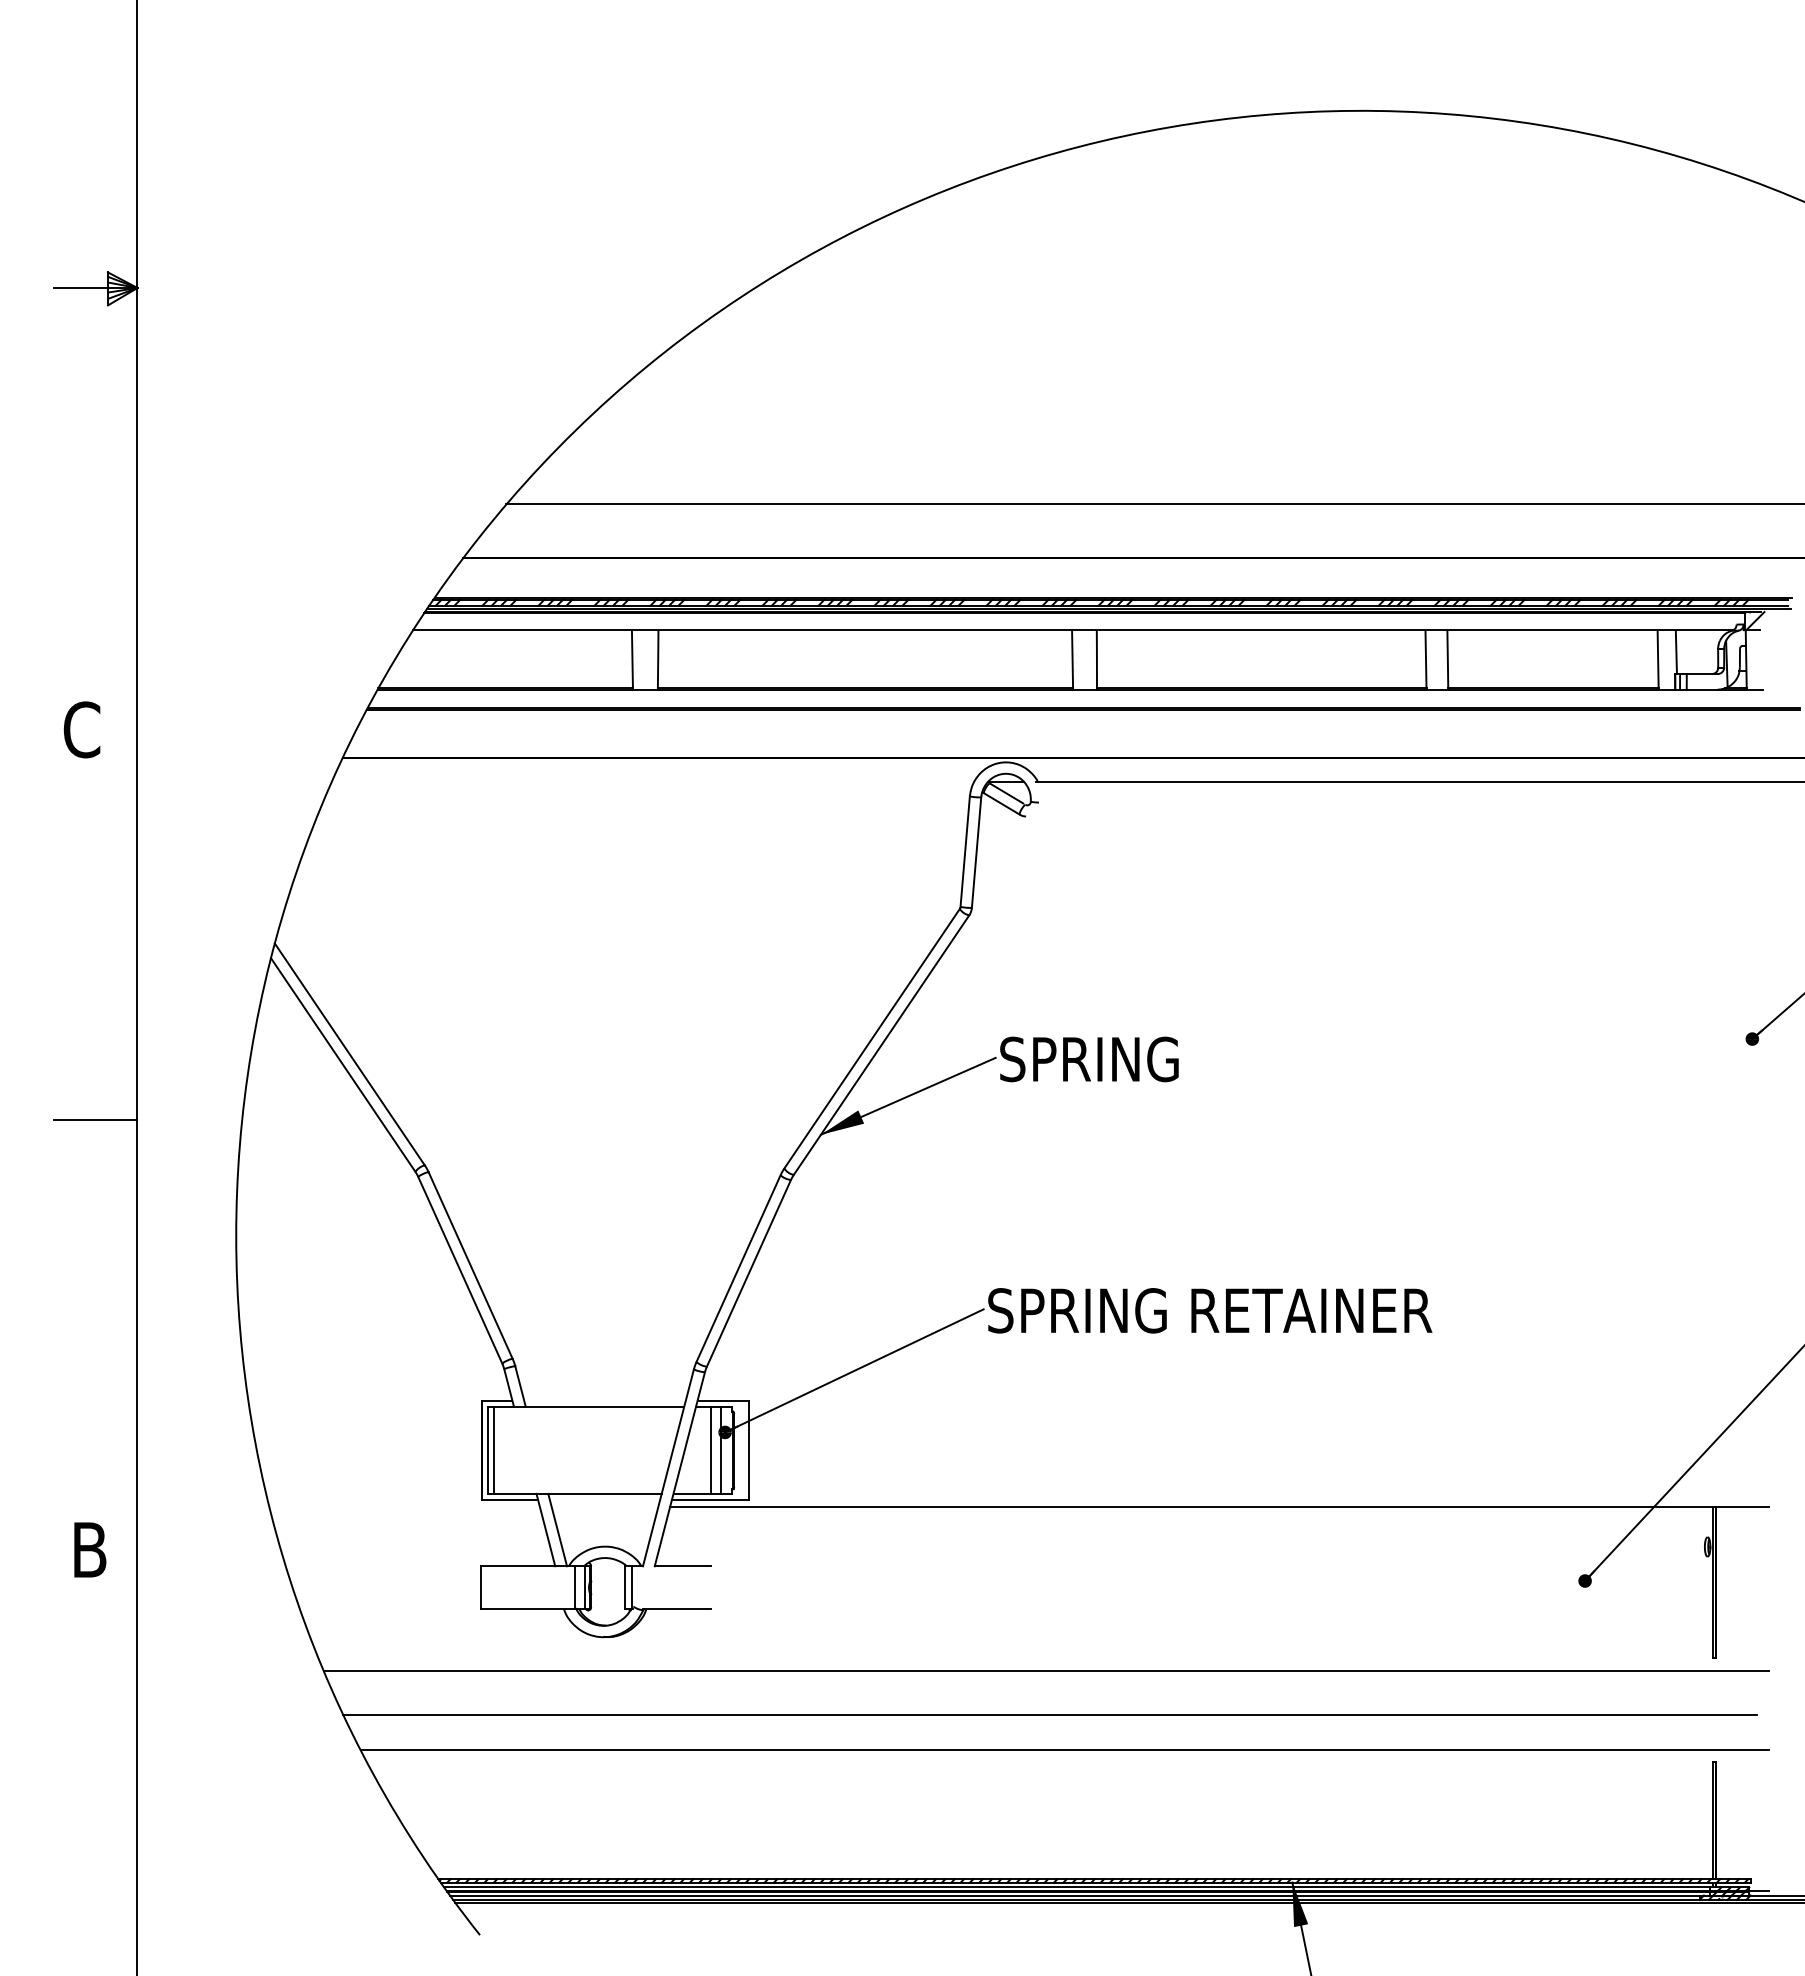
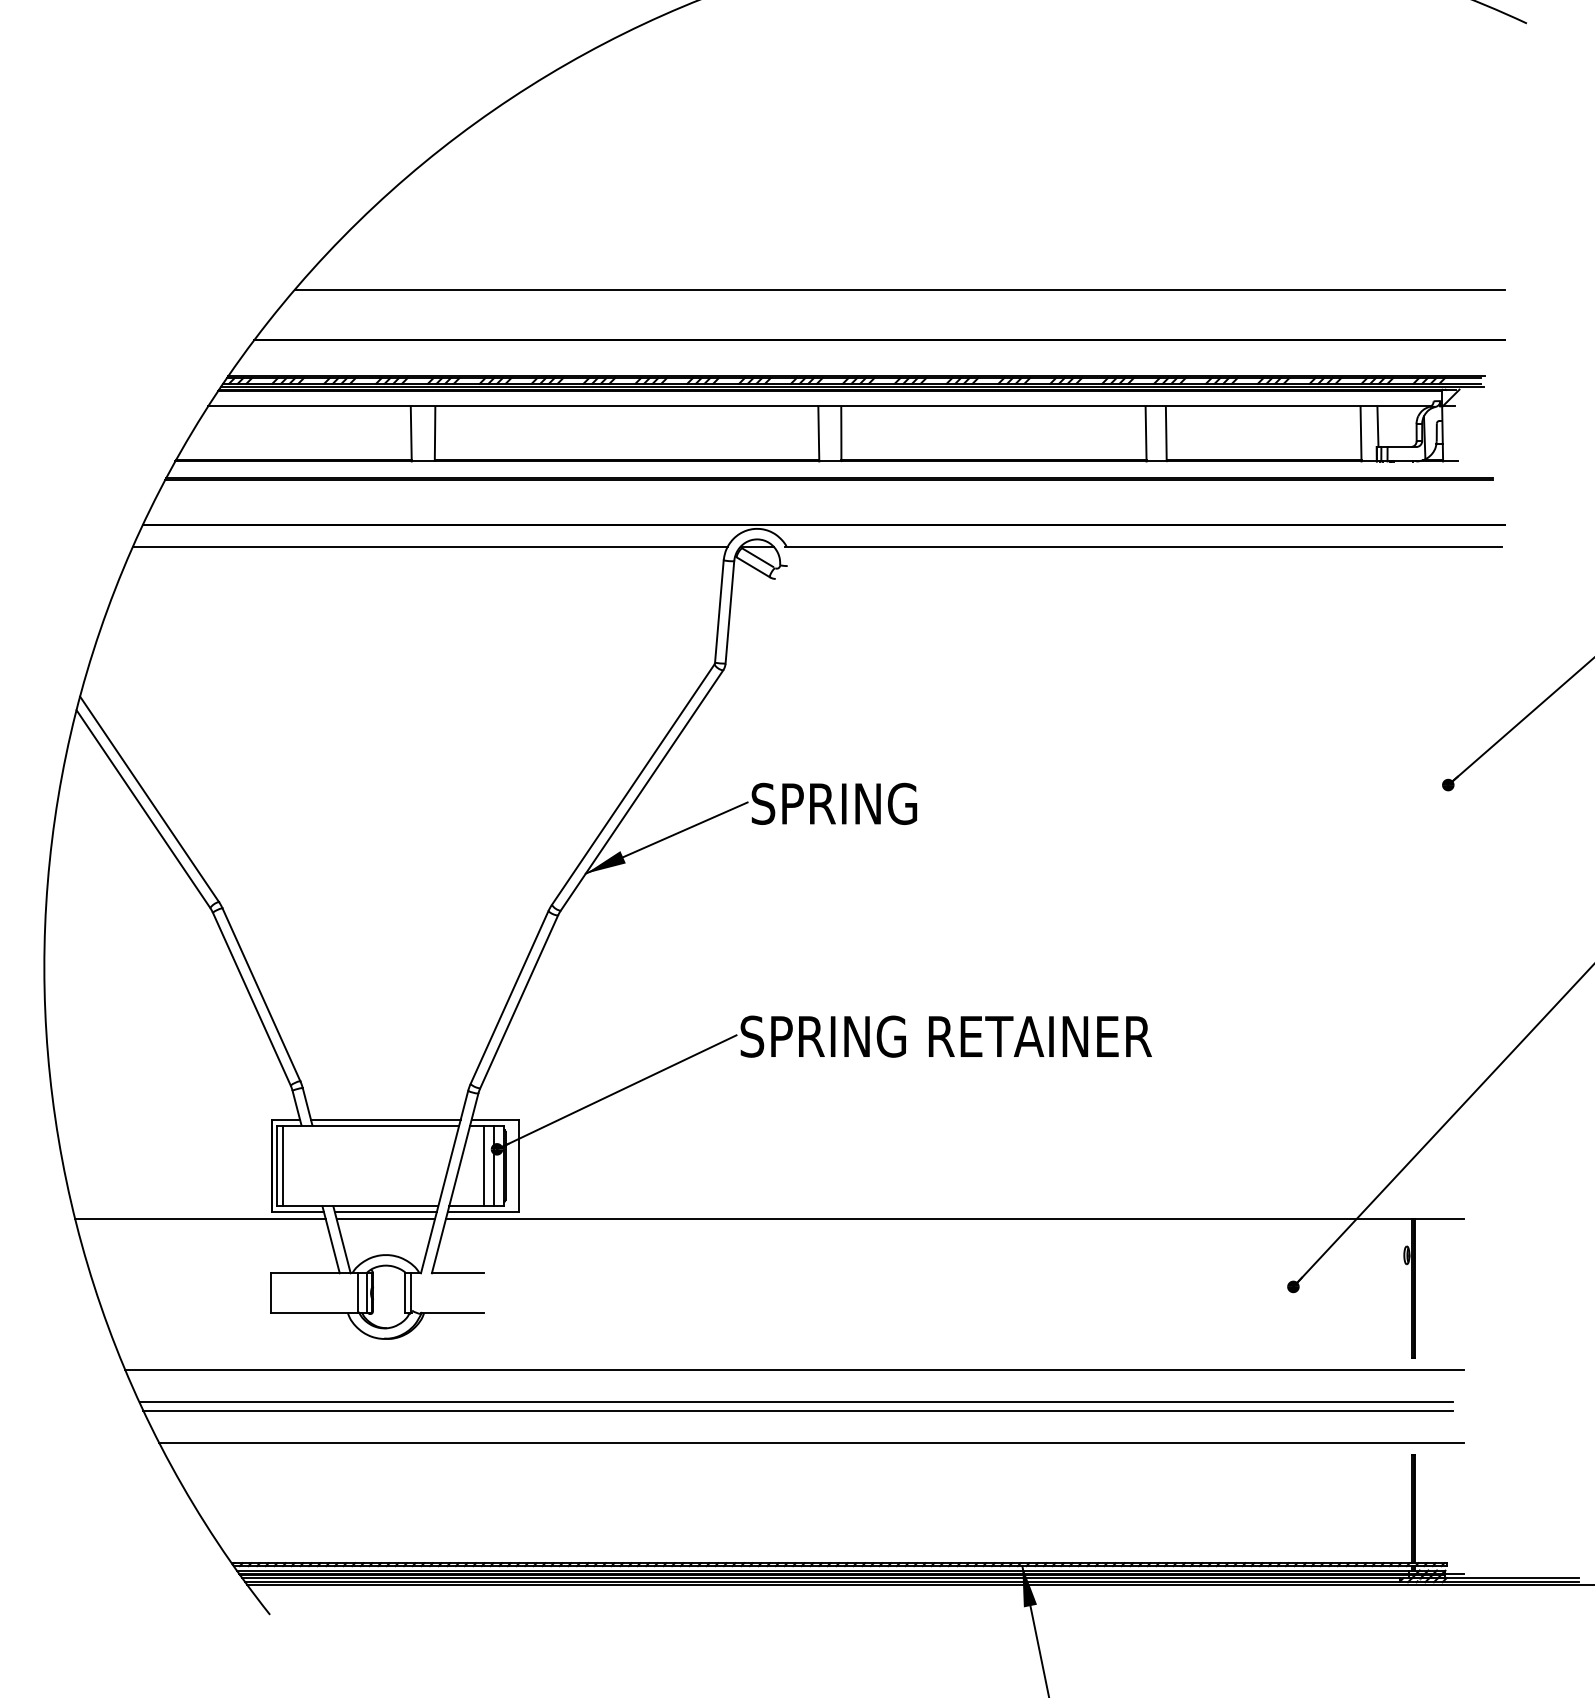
line: (652, 781) -> (429, 546), added
line: (604, 1400) -> (385, 1119), added
line: (604, 1499) -> (385, 1211), added
line: (404, 1507) -> (200, 1218), added
line: (604, 1507) -> (385, 1218), added
line: (1048, 1705) -> (796, 1402), added

